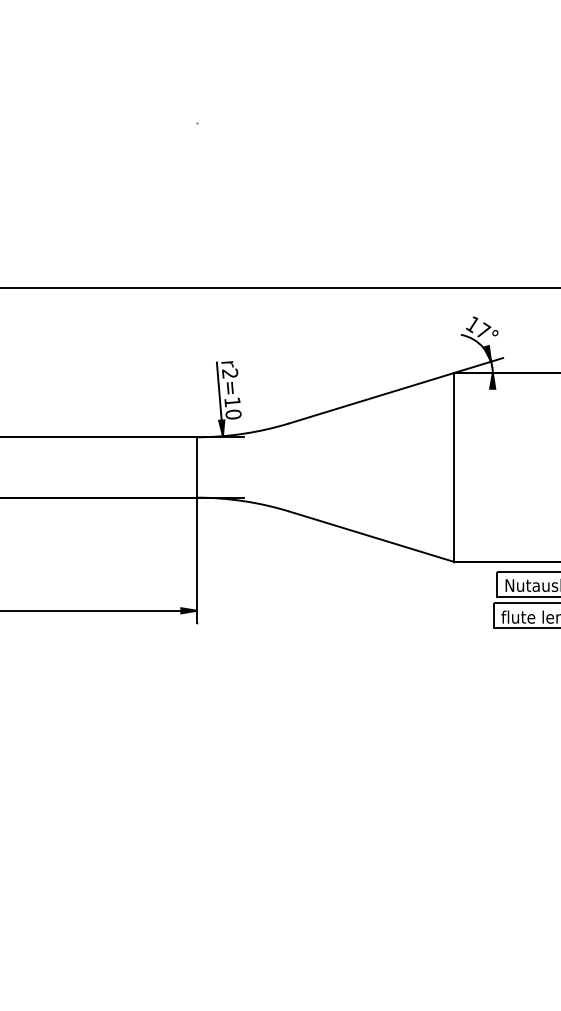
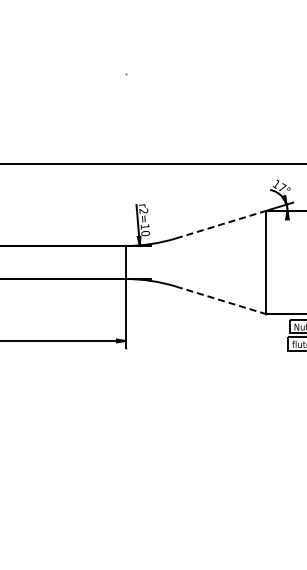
line: (372, 398) -> (221, 224), solid -> dashed
line: (372, 536) -> (221, 300), solid -> dashed

